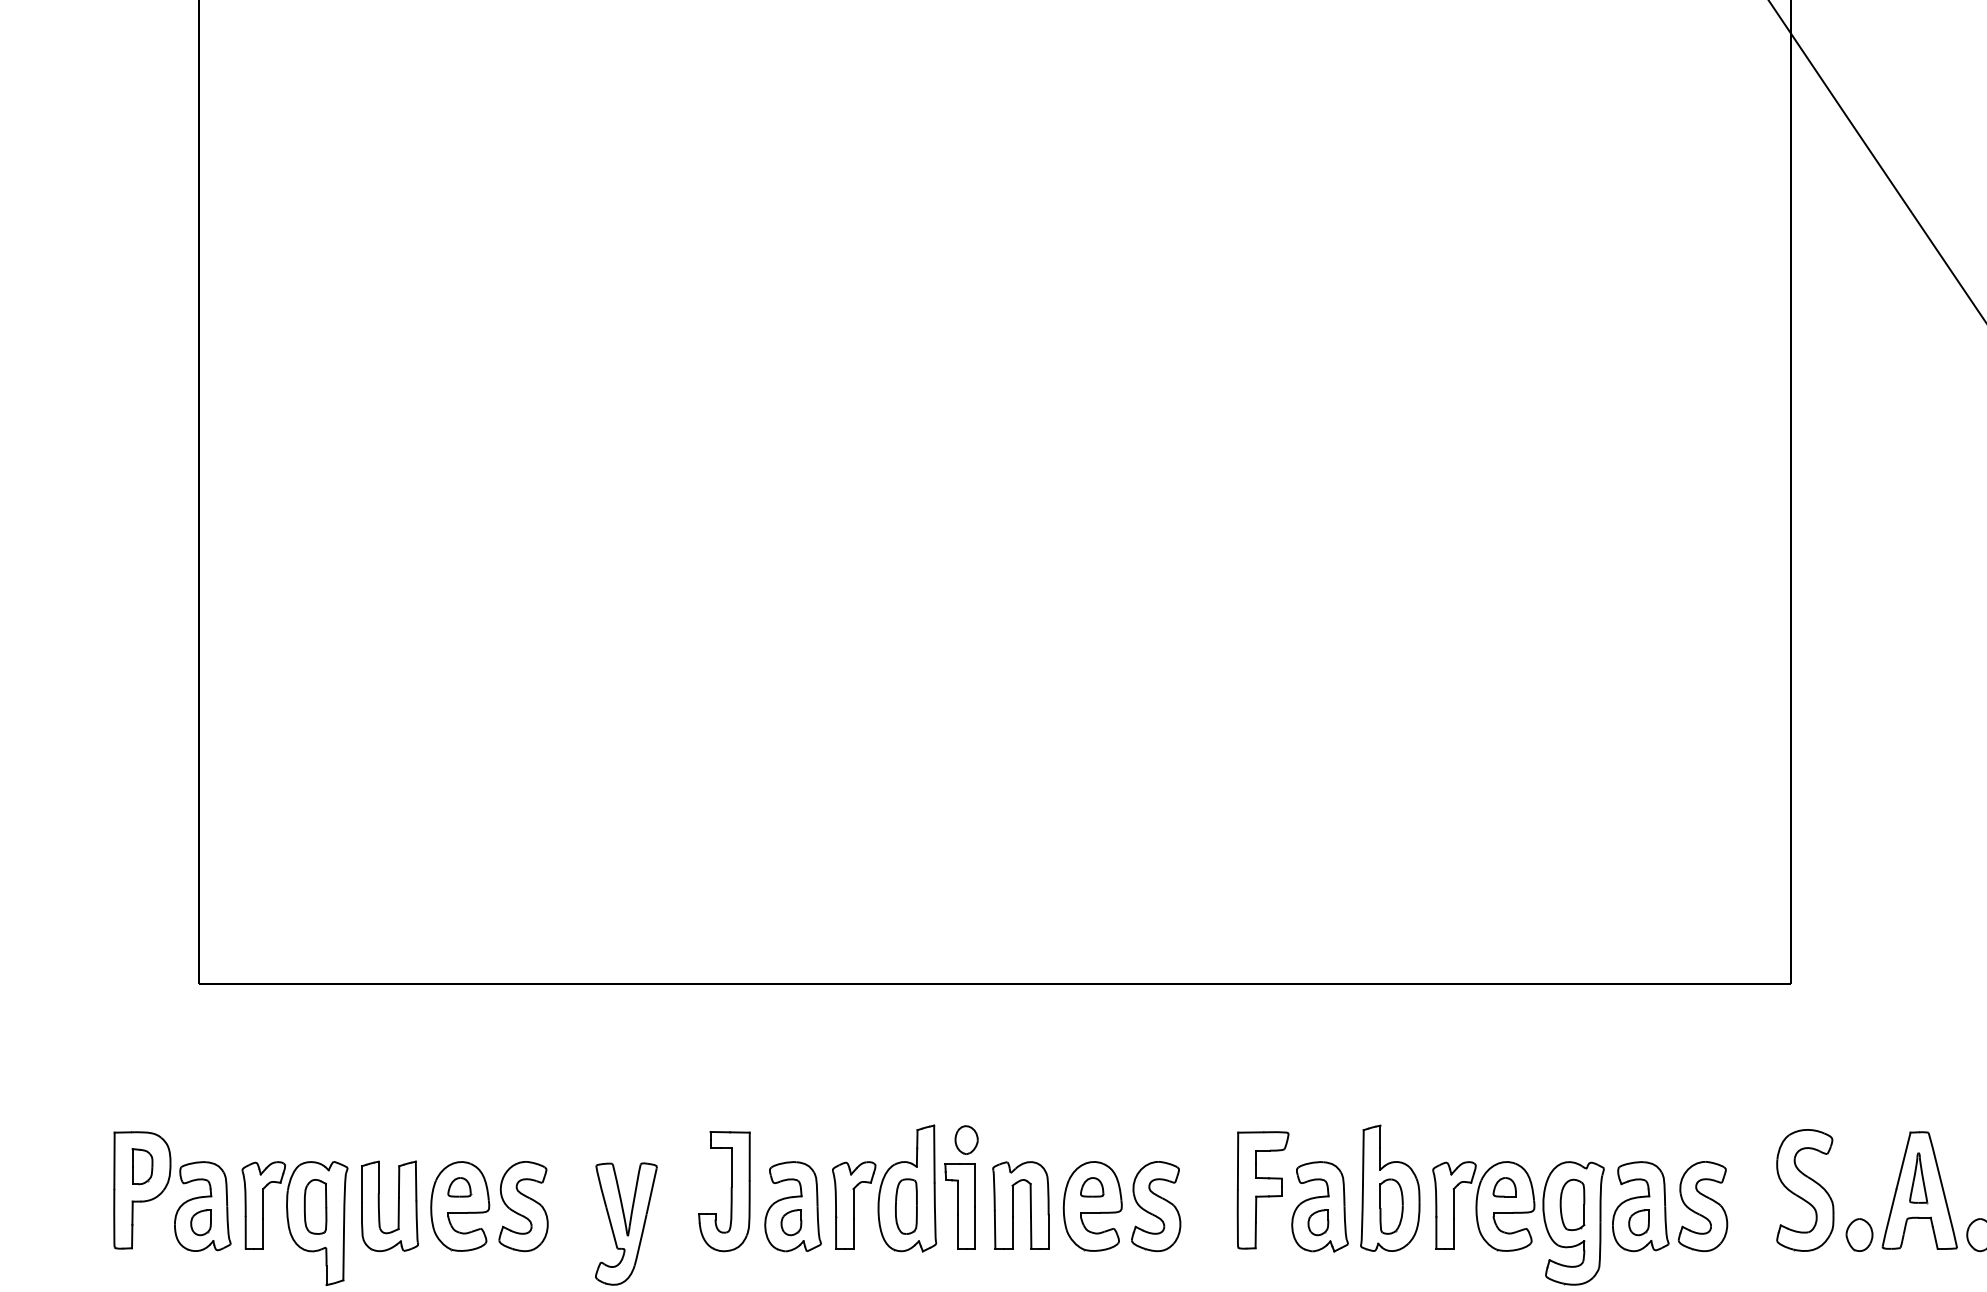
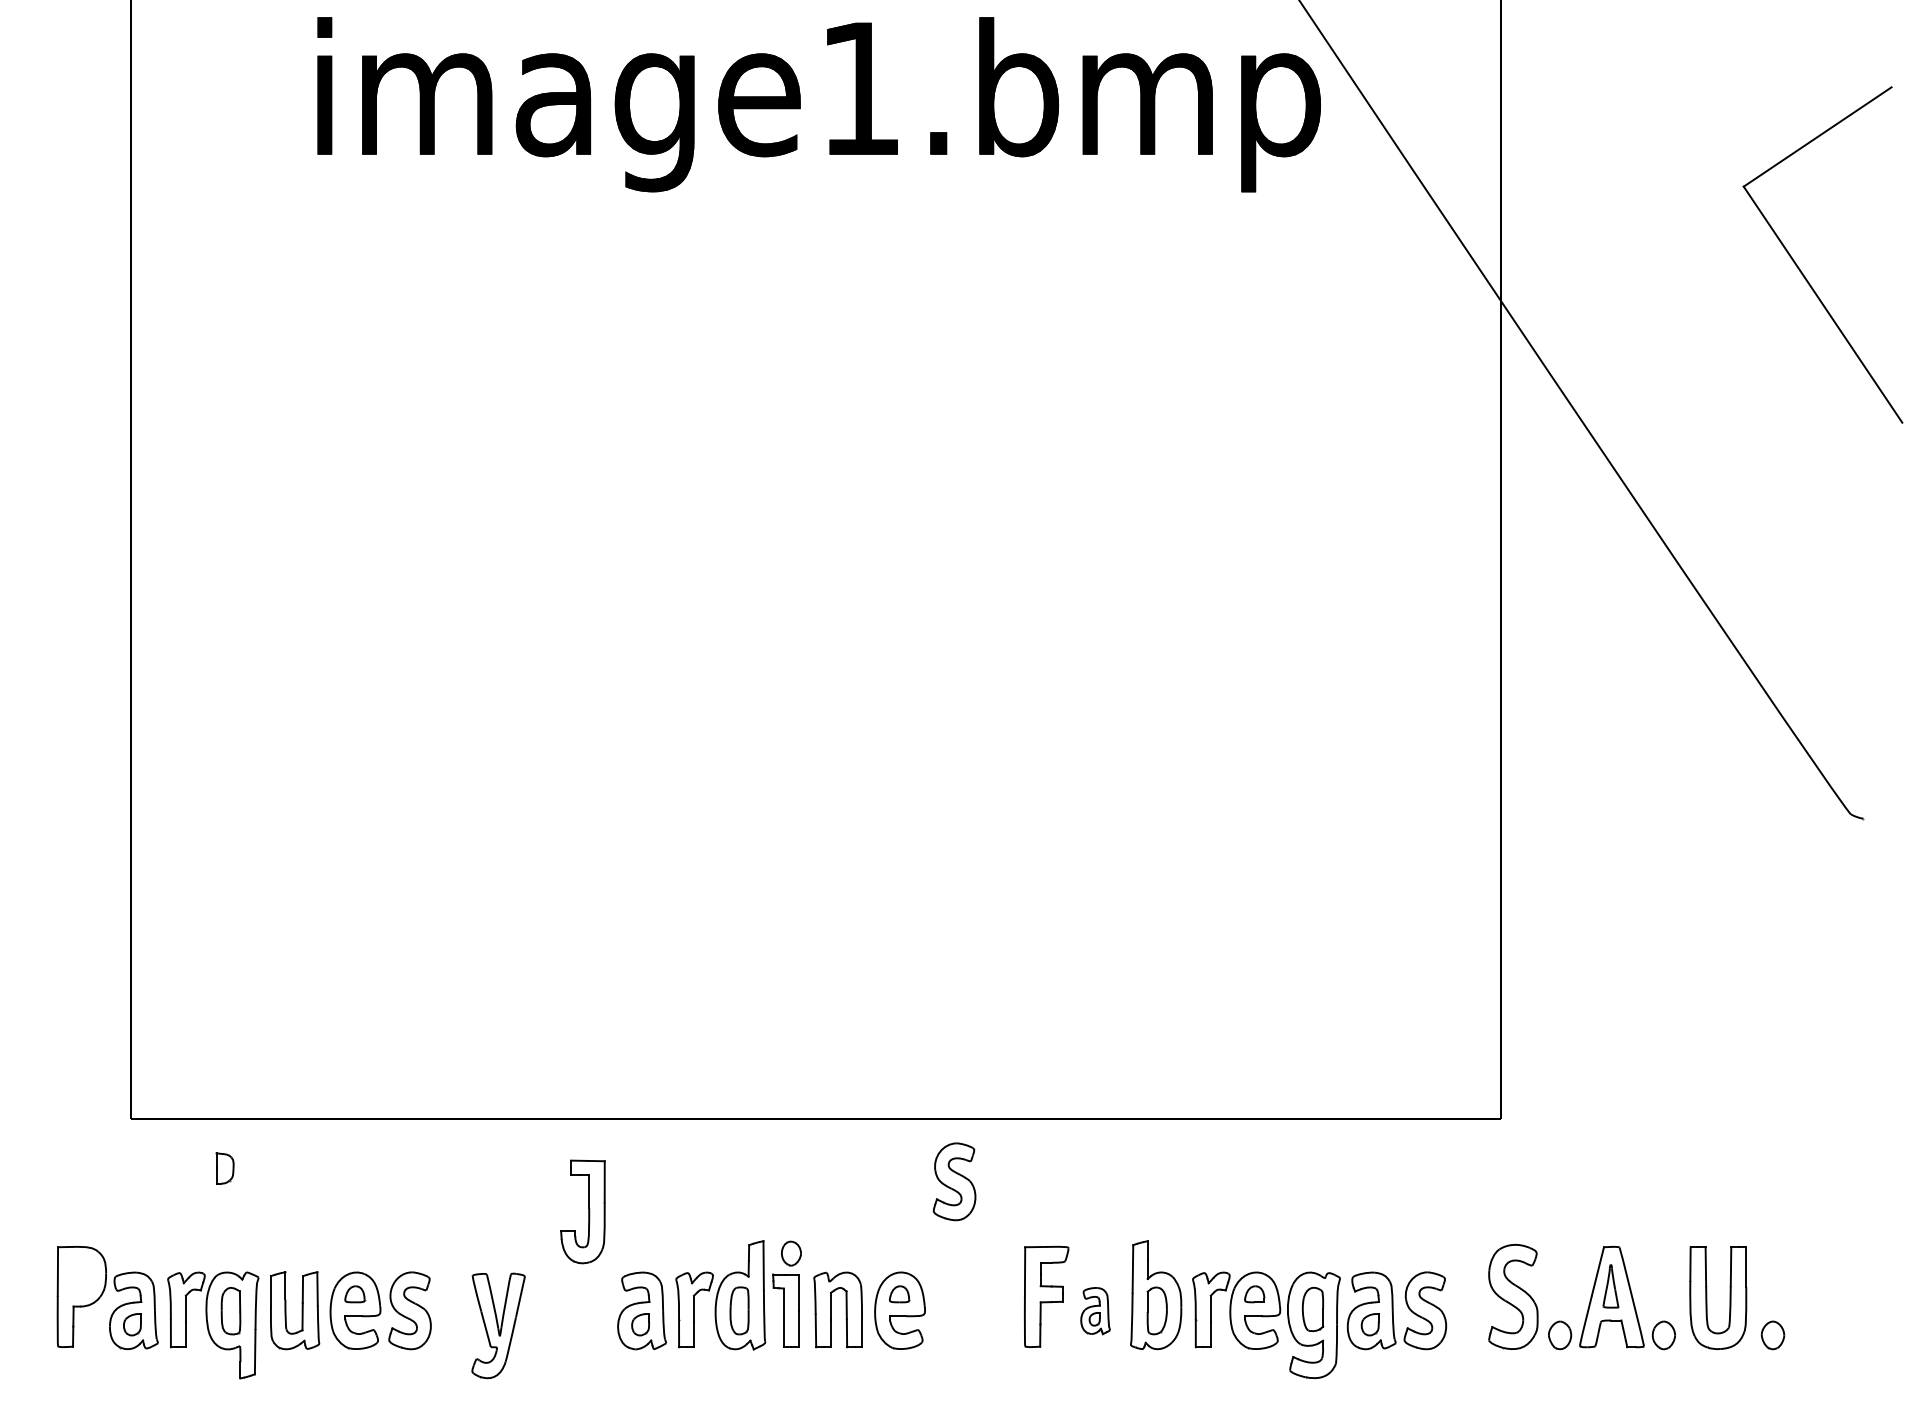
part: (141, 1166) -> (224, 1168), moved
part: (723, 1191) -> (582, 1211), moved
part: (1156, 1206) -> (954, 1181), moved
part: (1319, 1206) -> (1095, 1310), size x0.6

